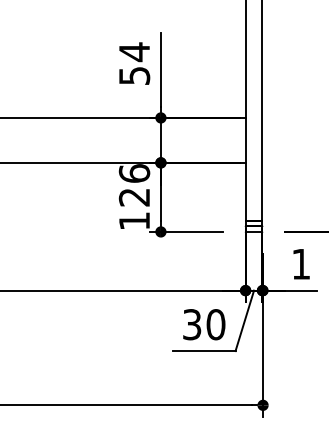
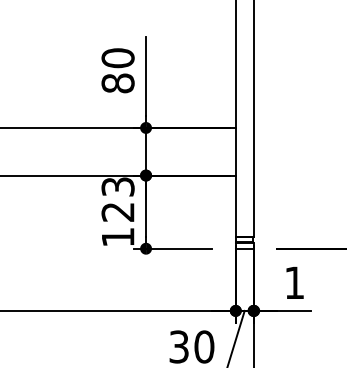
text: (134, 63) -> (118, 70), 54 -> 80
text: (134, 173) -> (118, 186), 126 -> 123

